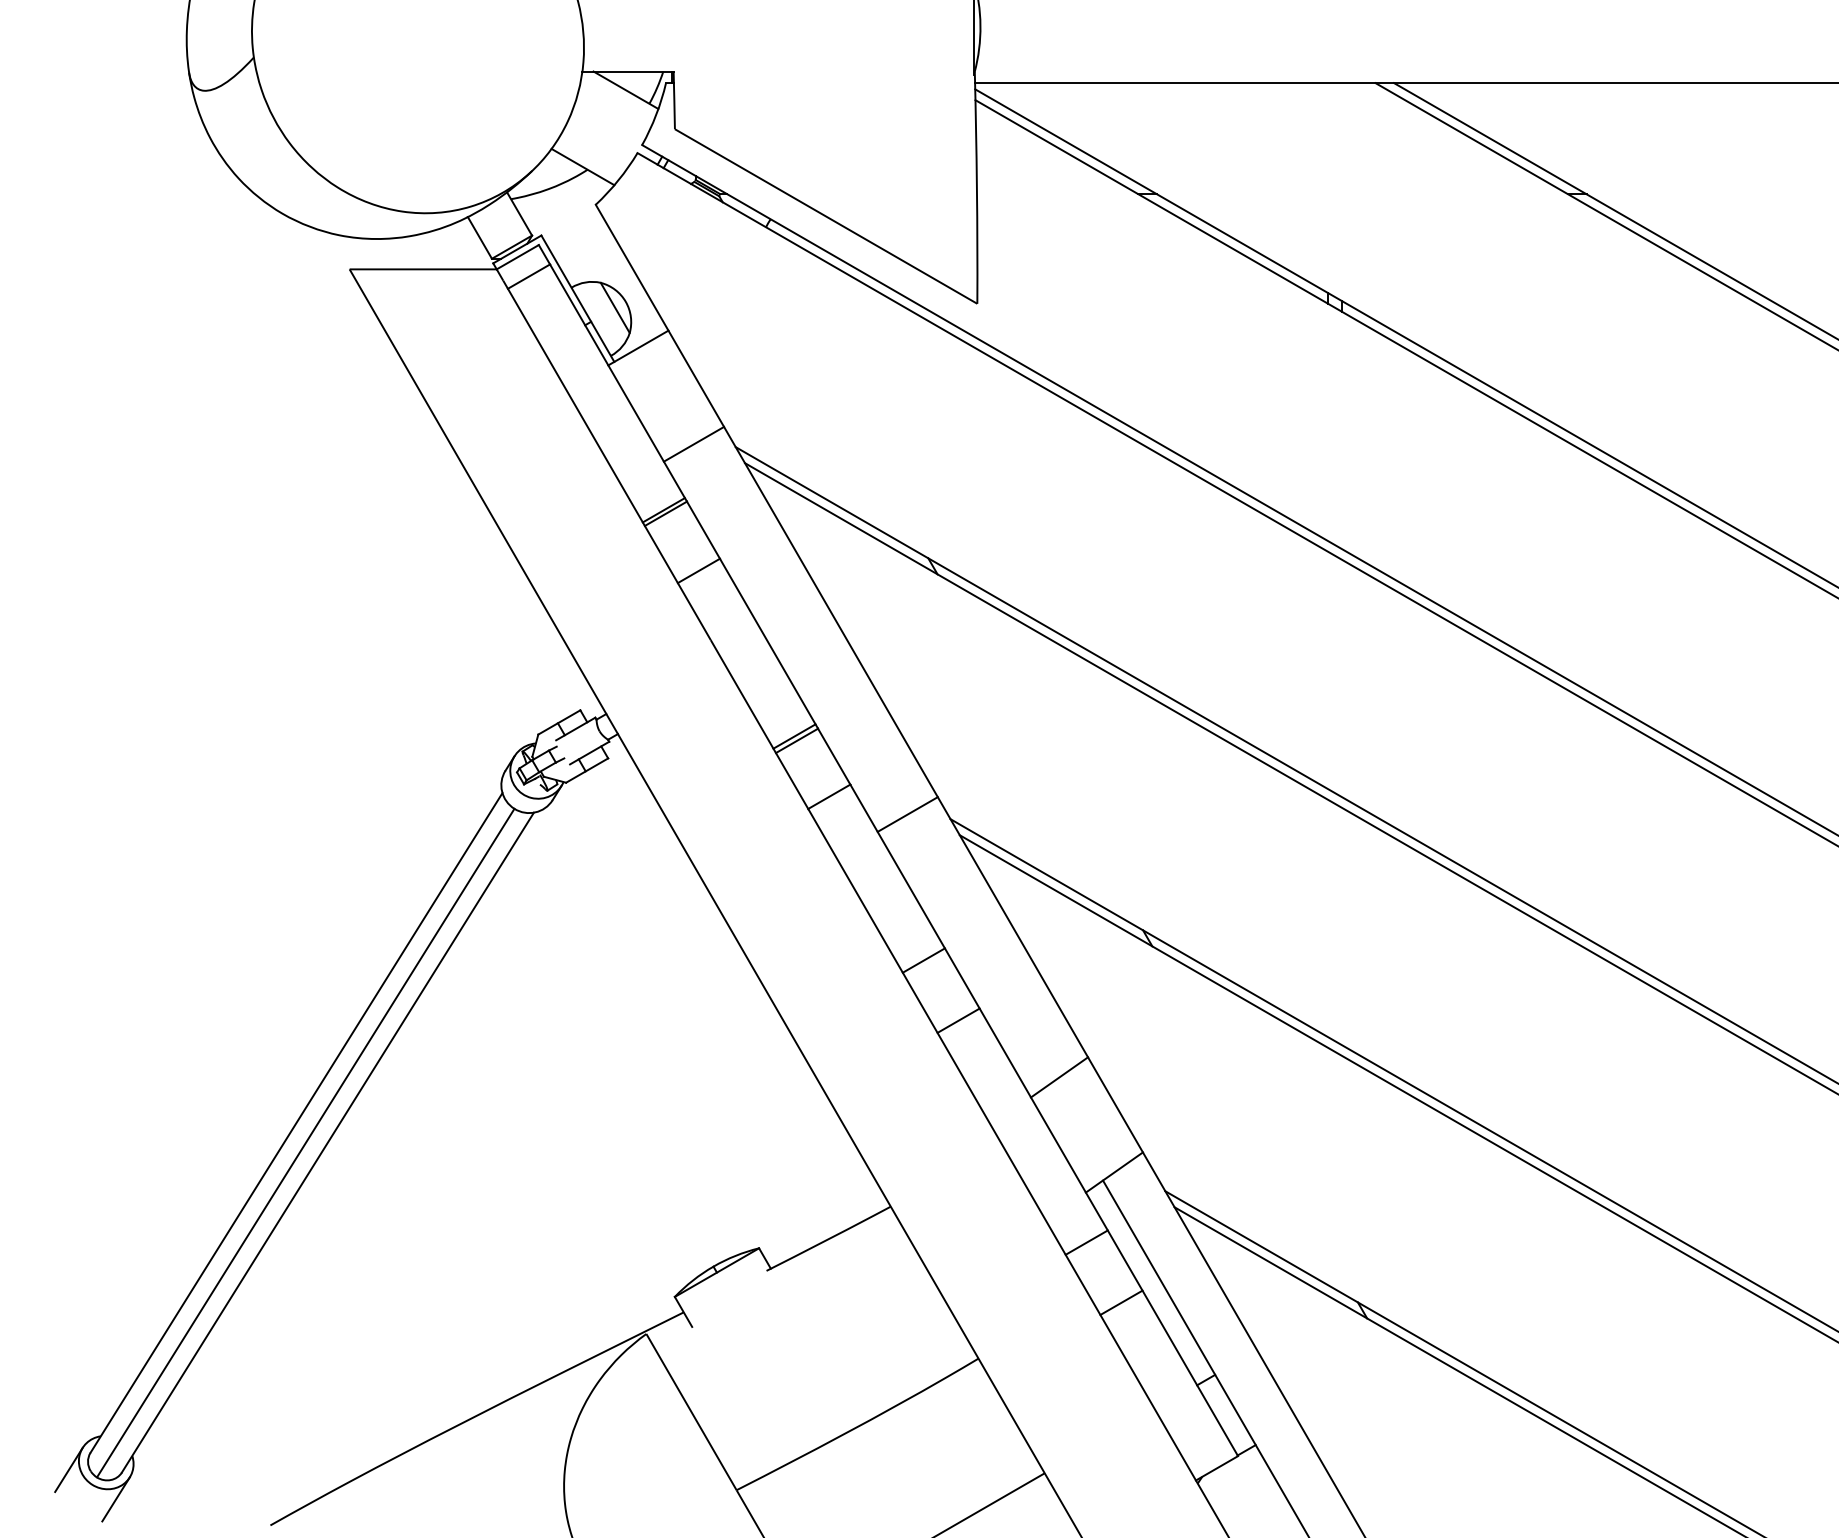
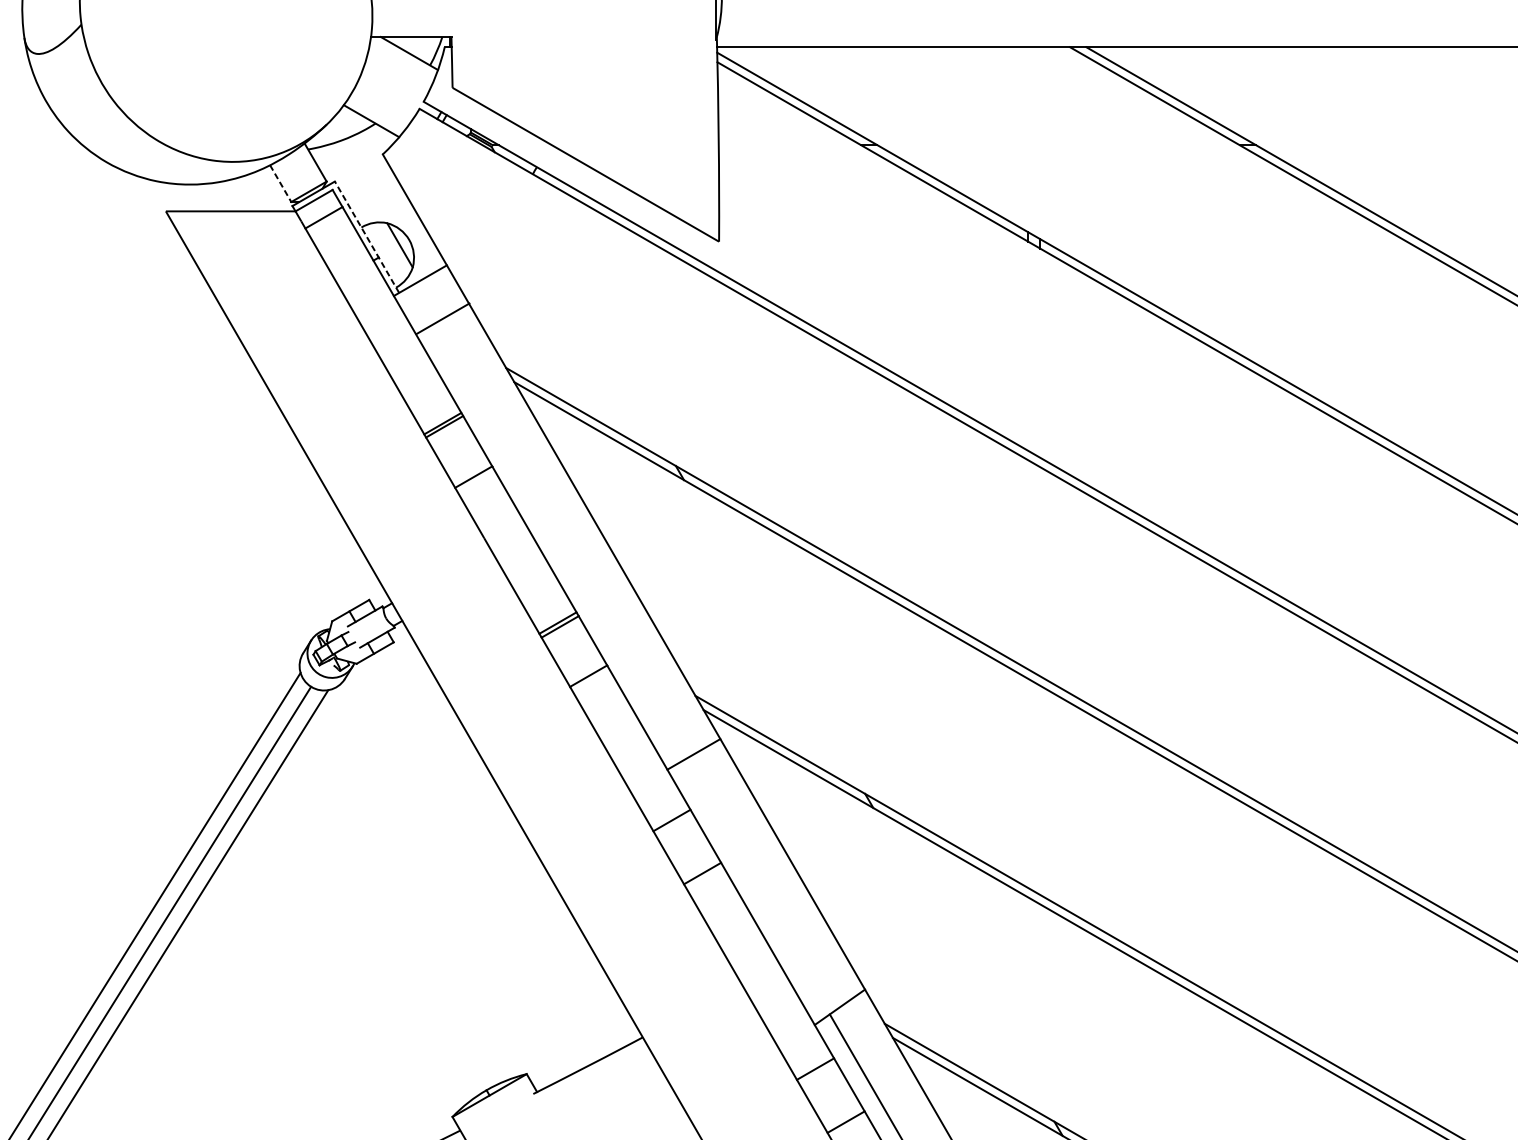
line: (480, 238) -> (281, 184), solid -> dashed
line: (577, 298) -> (366, 237), solid -> dashed
line: (693, 443) -> (442, 318), moved
line: (907, 814) -> (693, 754), moved
line: (1059, 1077) -> (791, 923), removed

